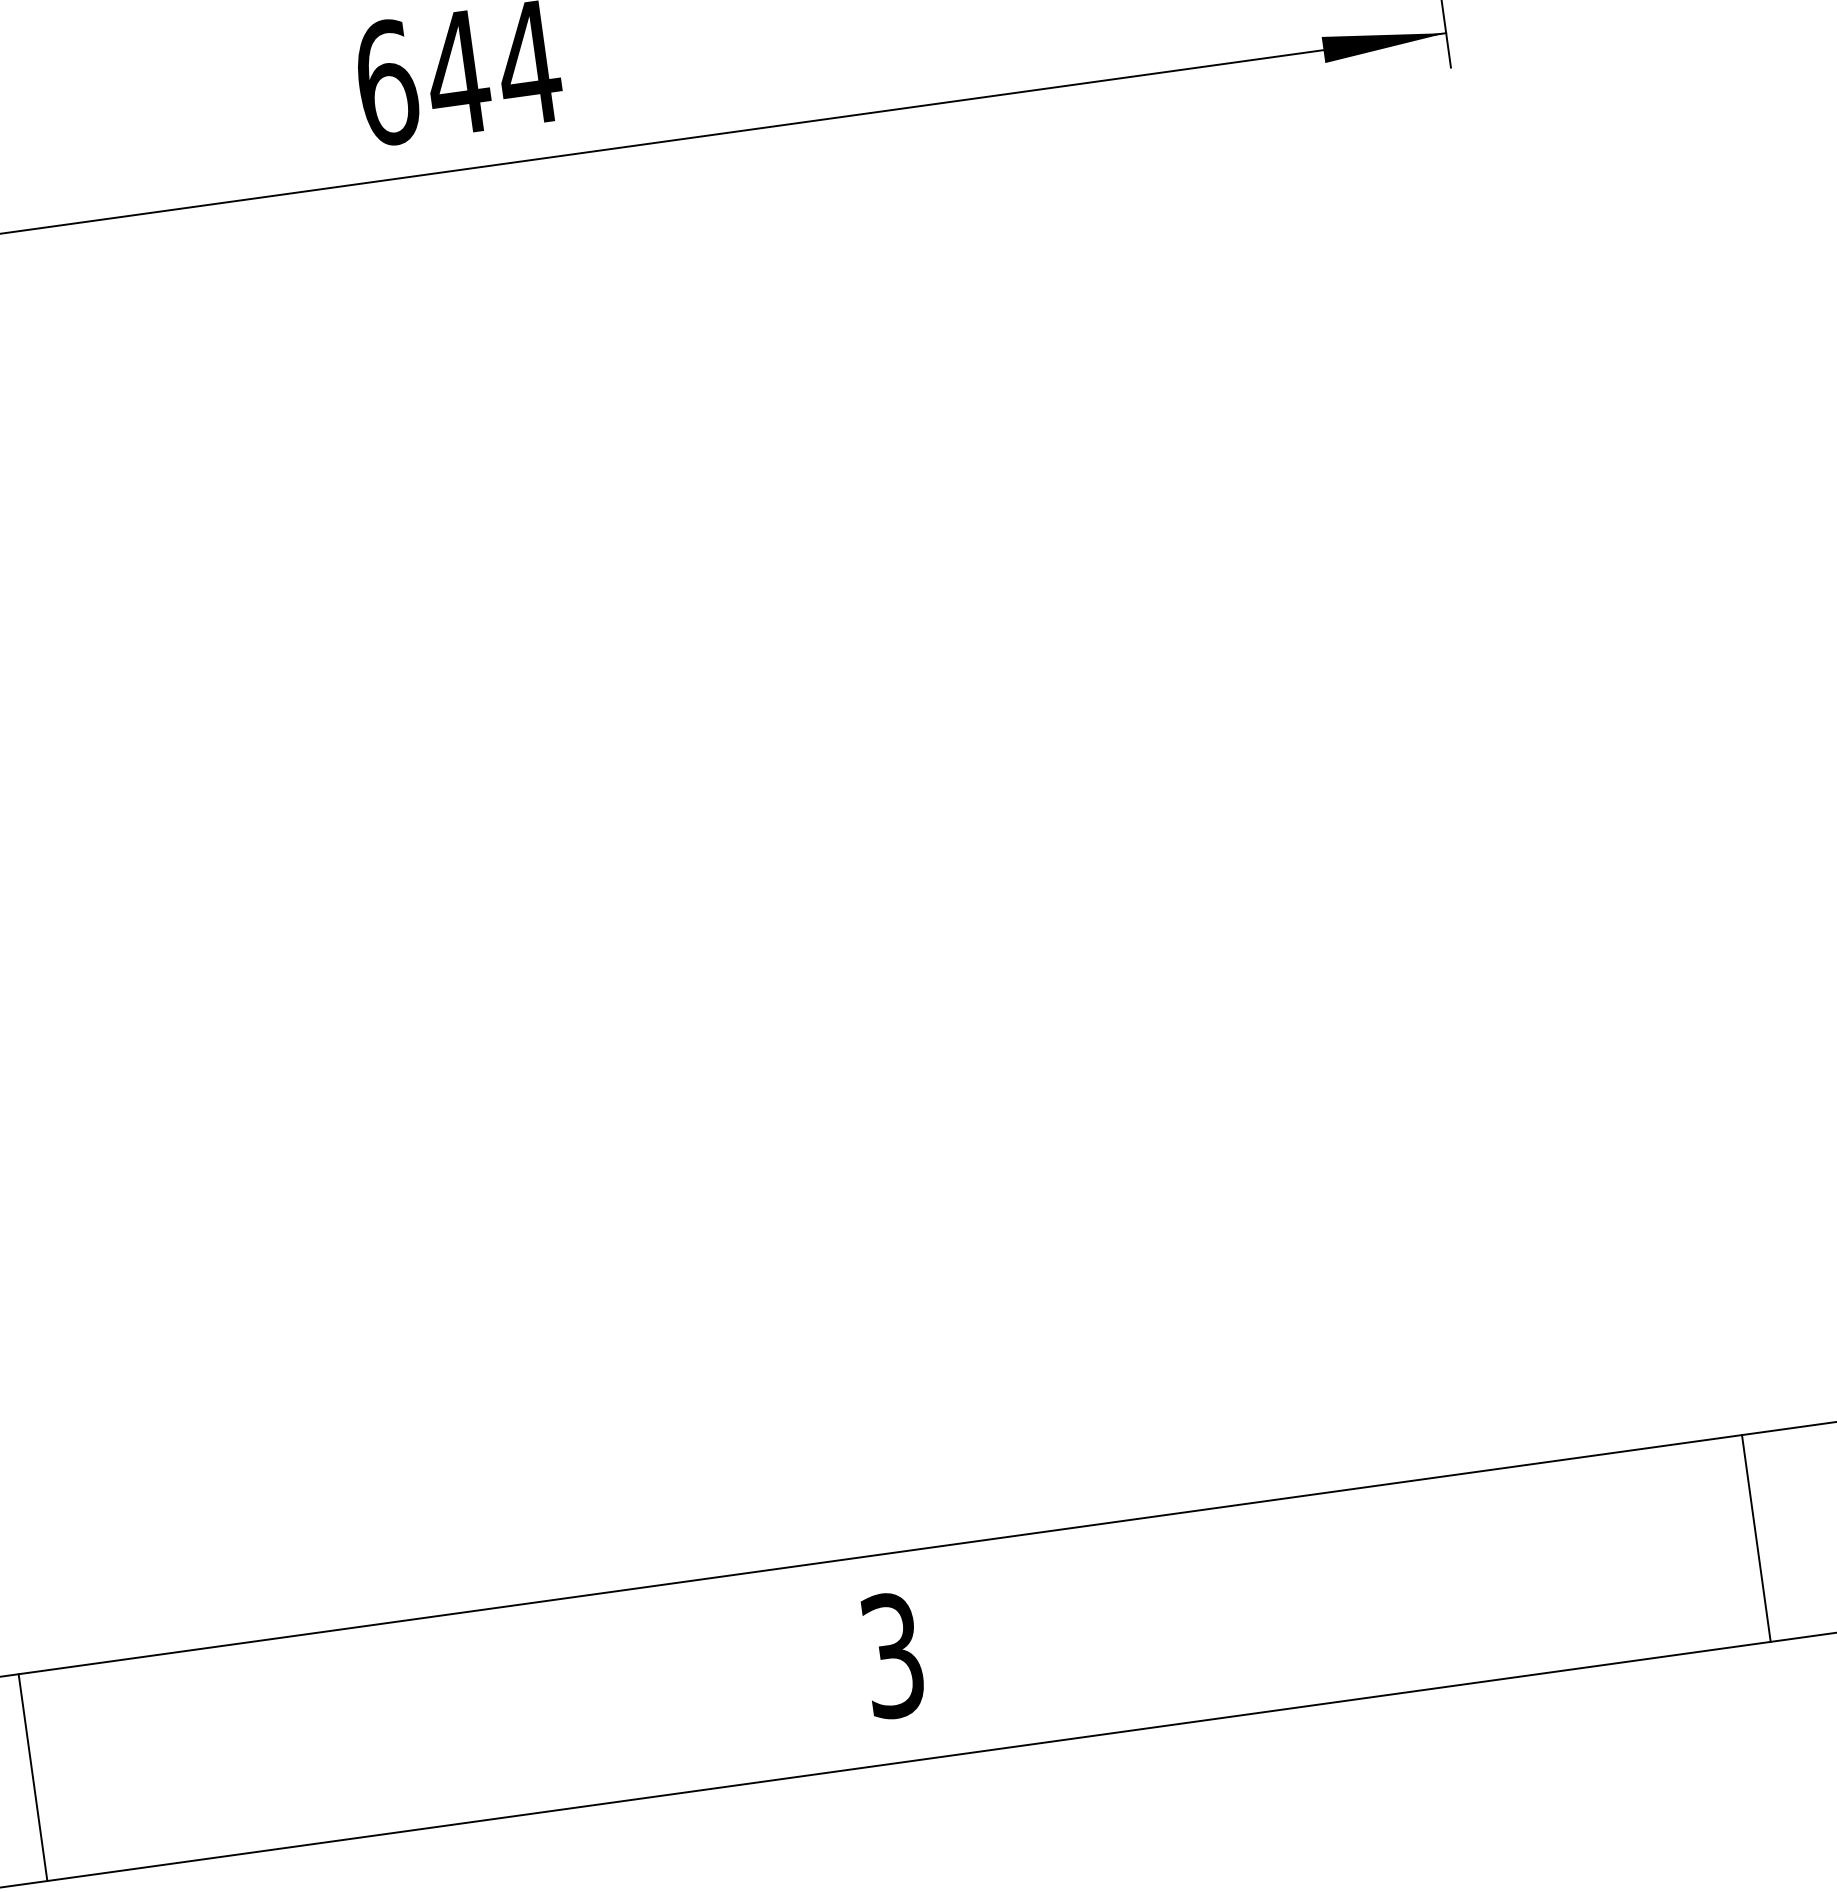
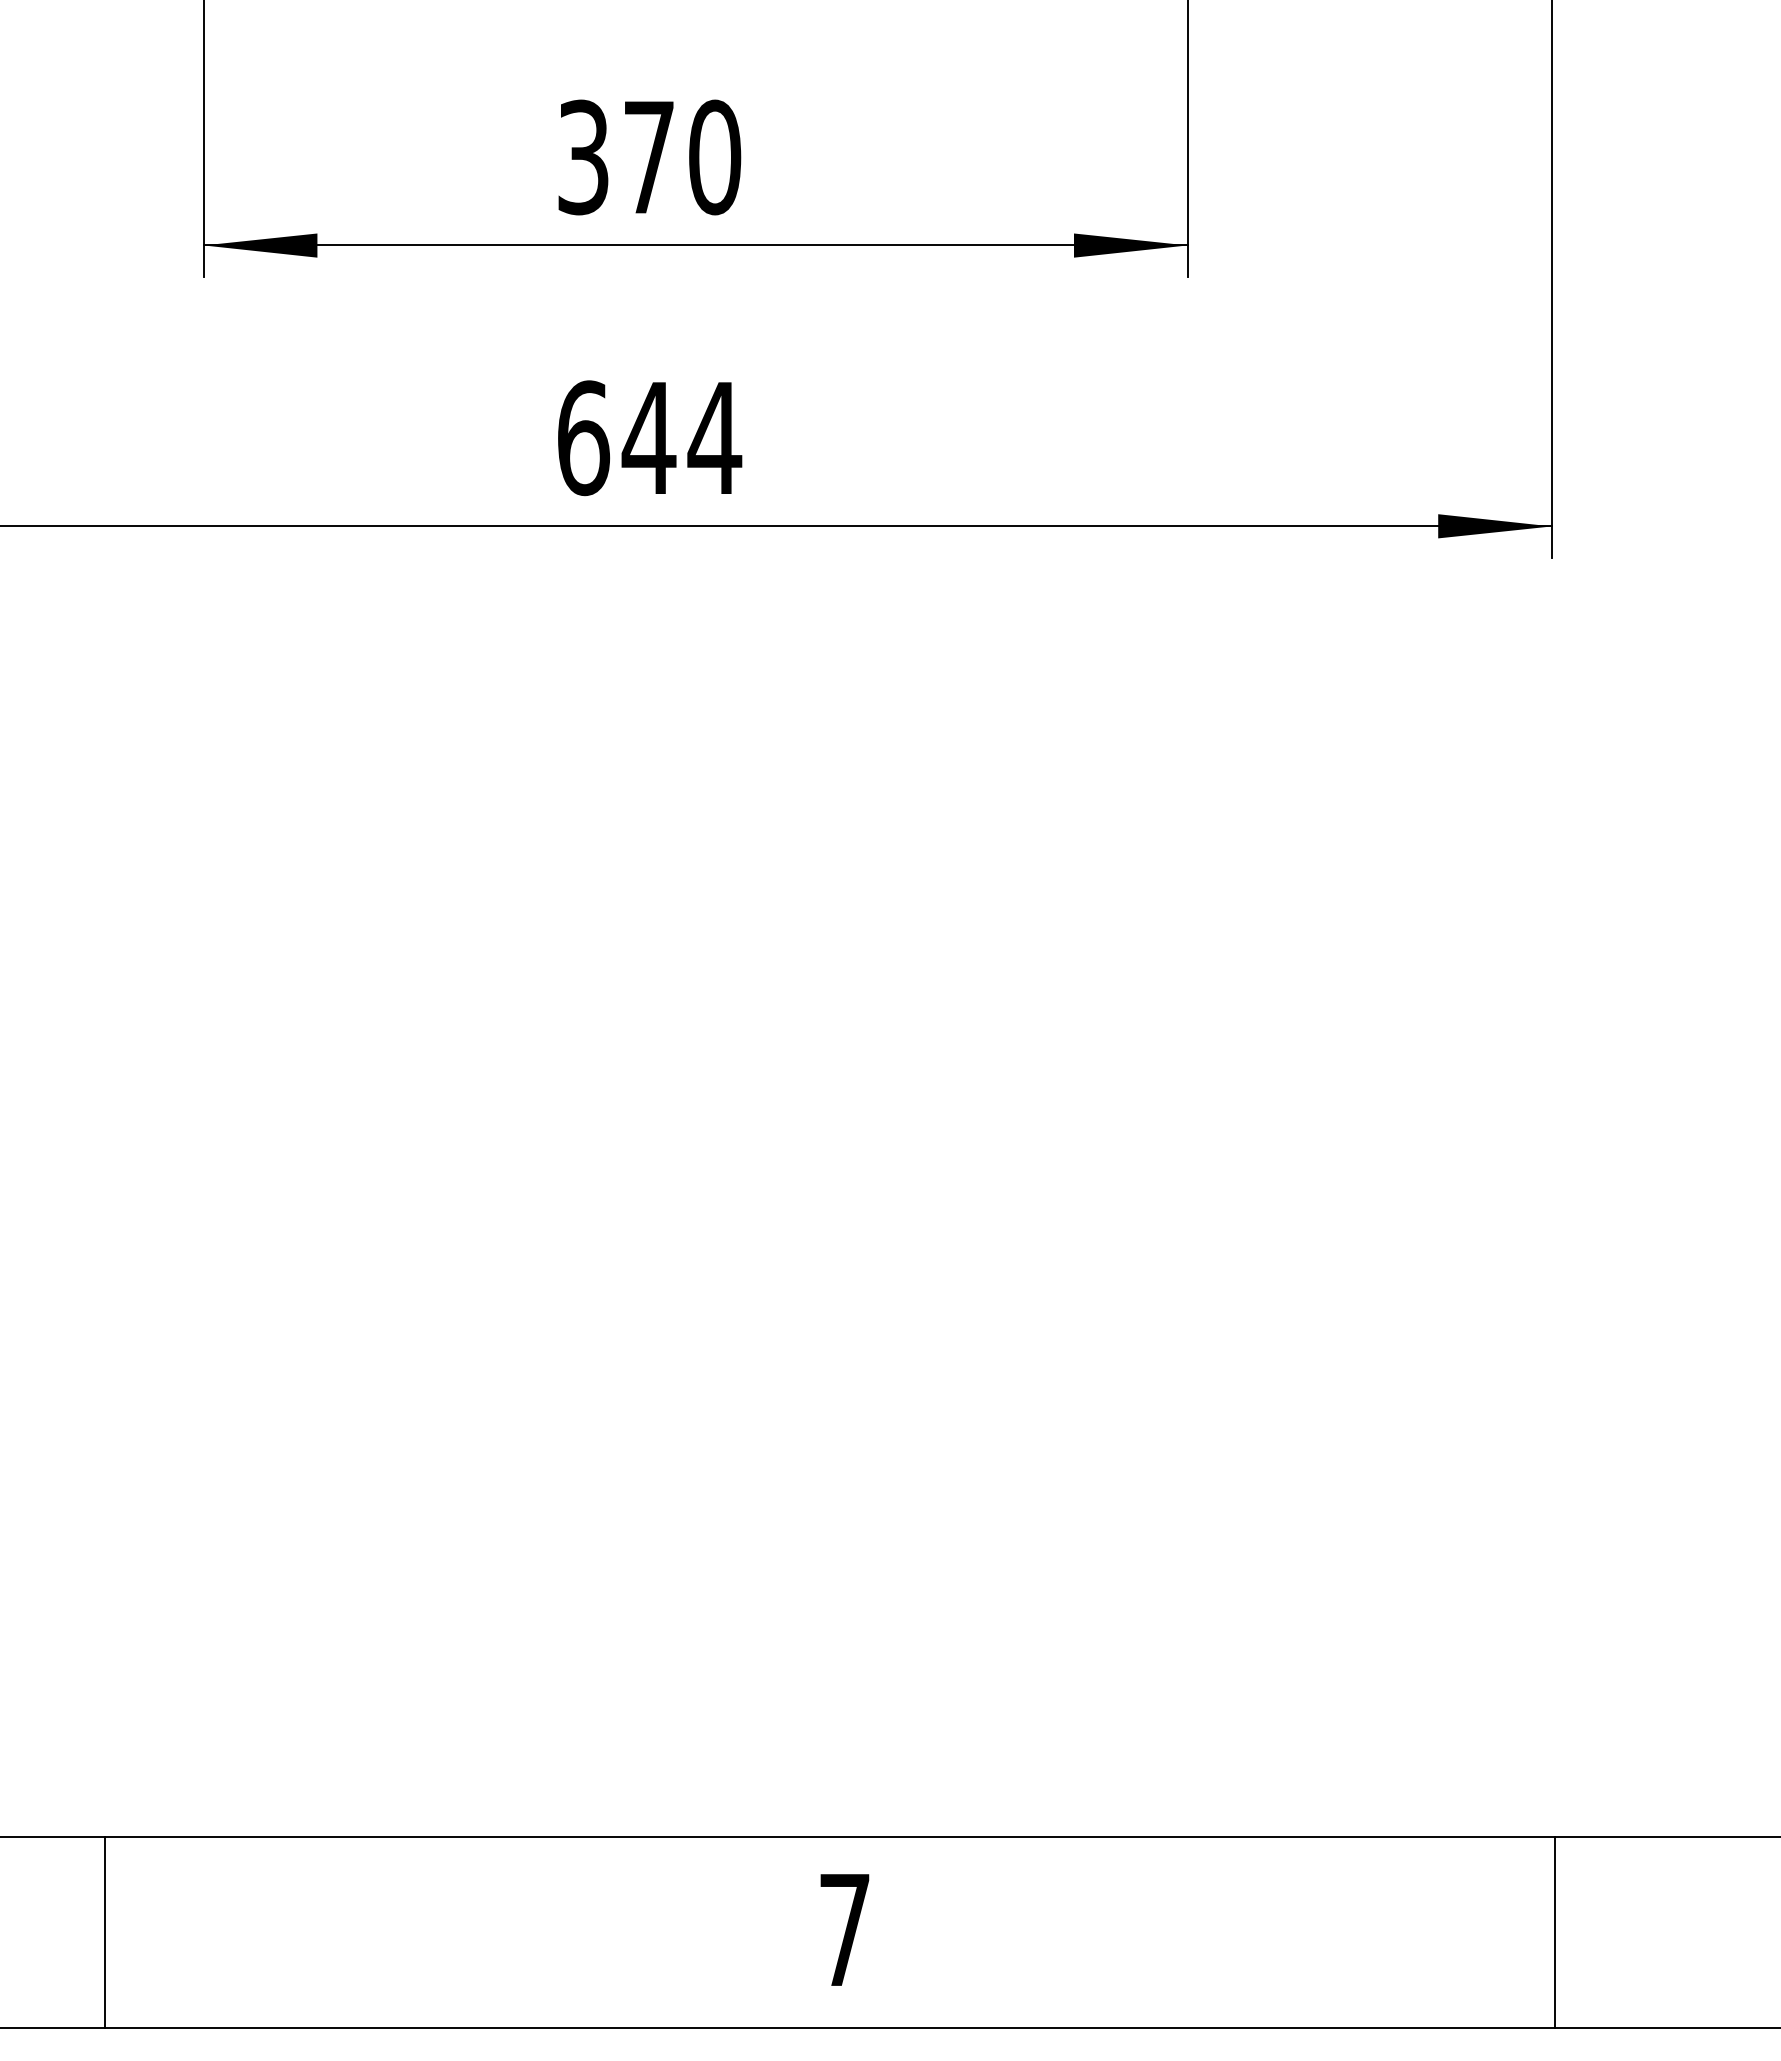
line: (1756, 1538) -> (1554, 1932), moved
text: (892, 1655) -> (844, 1929), 3 -> 7
line: (32, 1777) -> (104, 1932), moved

